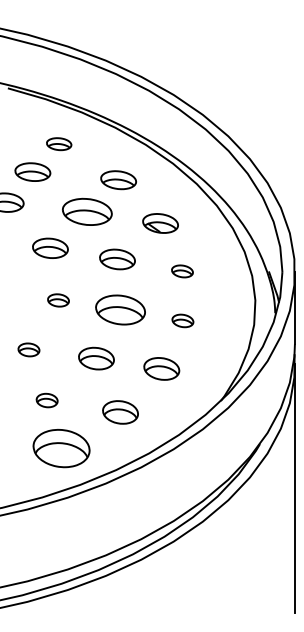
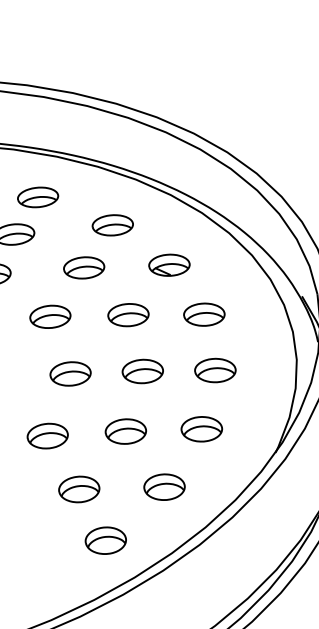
part: (58, 143) -> (37, 196), size x1.43
part: (86, 211) -> (83, 267), size x0.71
part: (182, 271) -> (204, 314), size x1.67
part: (58, 300) -> (70, 374), size x1.67
part: (120, 309) -> (142, 370), size x0.71
part: (182, 320) -> (214, 370), size x1.67
part: (28, 349) -> (47, 435), size x1.67
part: (46, 400) -> (78, 489), size x1.67
part: (61, 448) -> (105, 540), size x0.62

